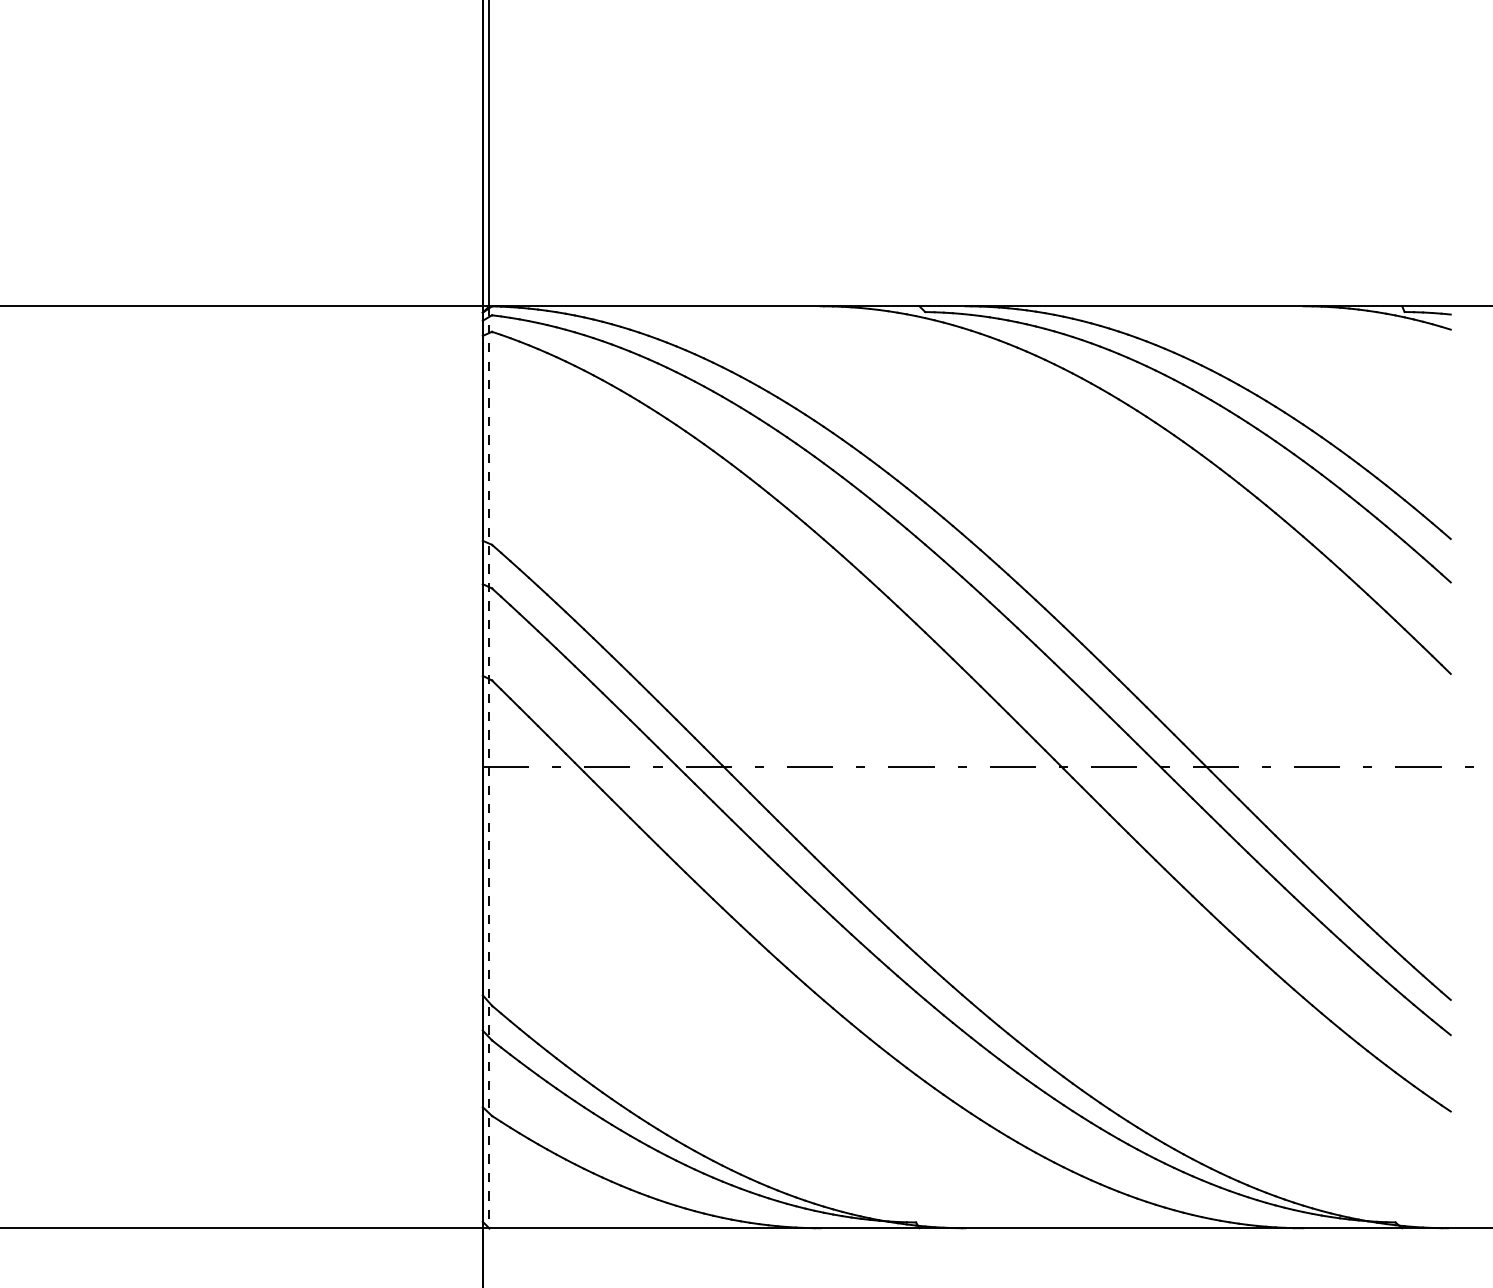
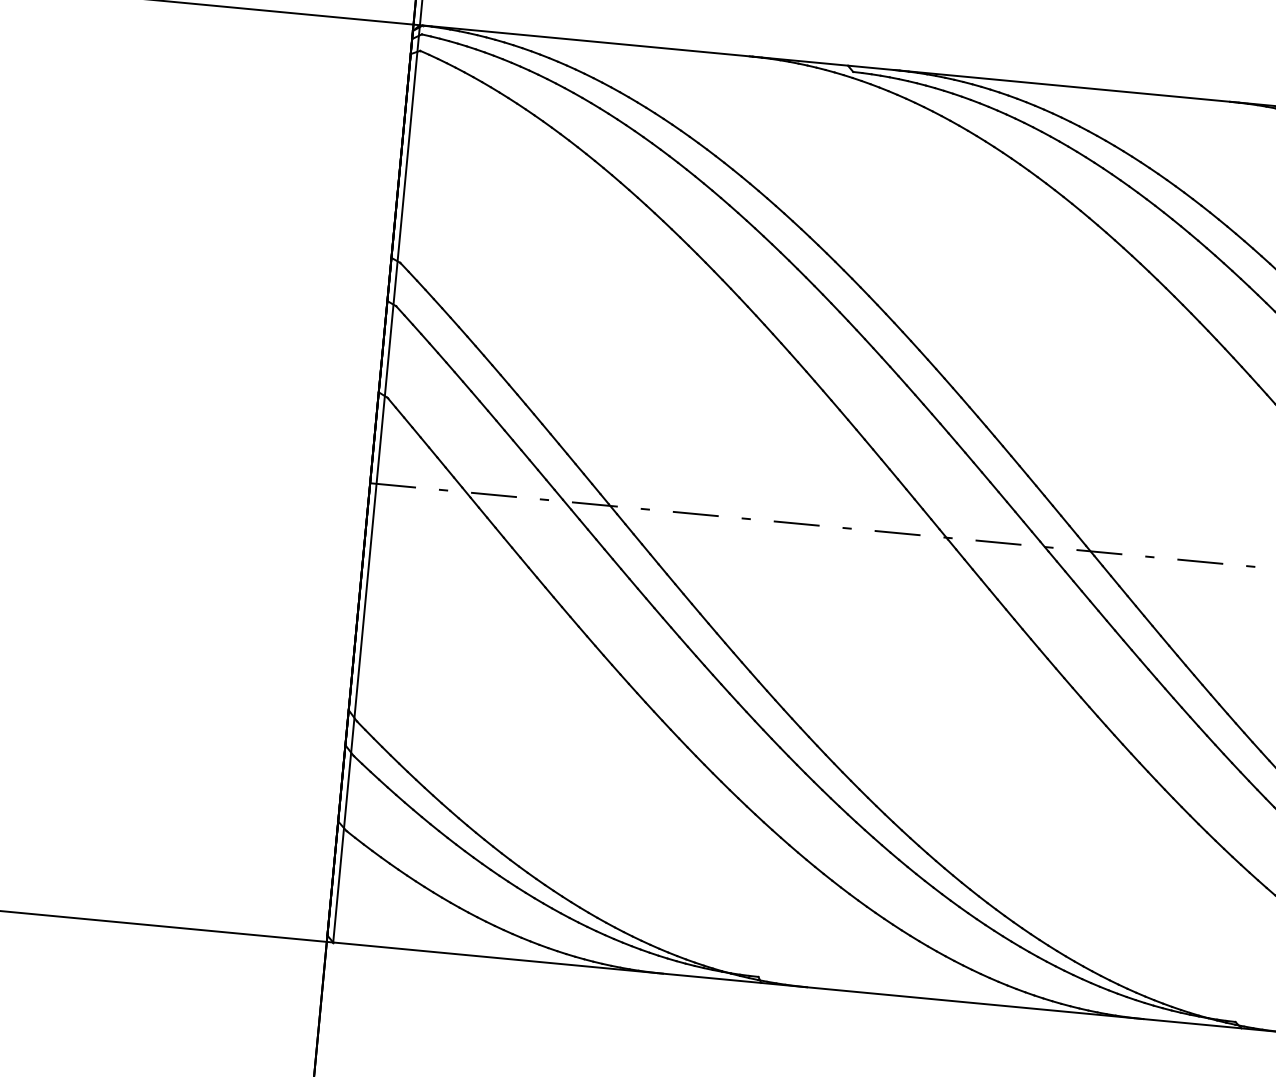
line: (489, 767) -> (376, 484), dashed -> solid

